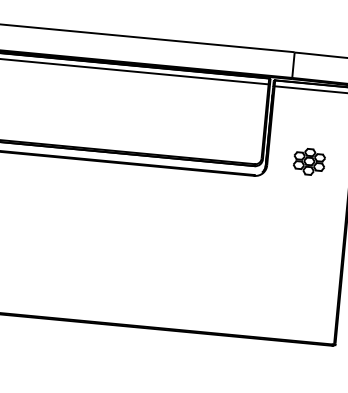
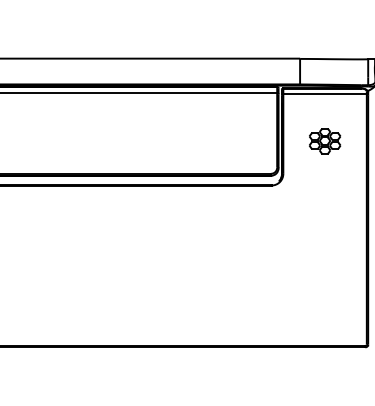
part: (309, 162) -> (325, 141), moved

